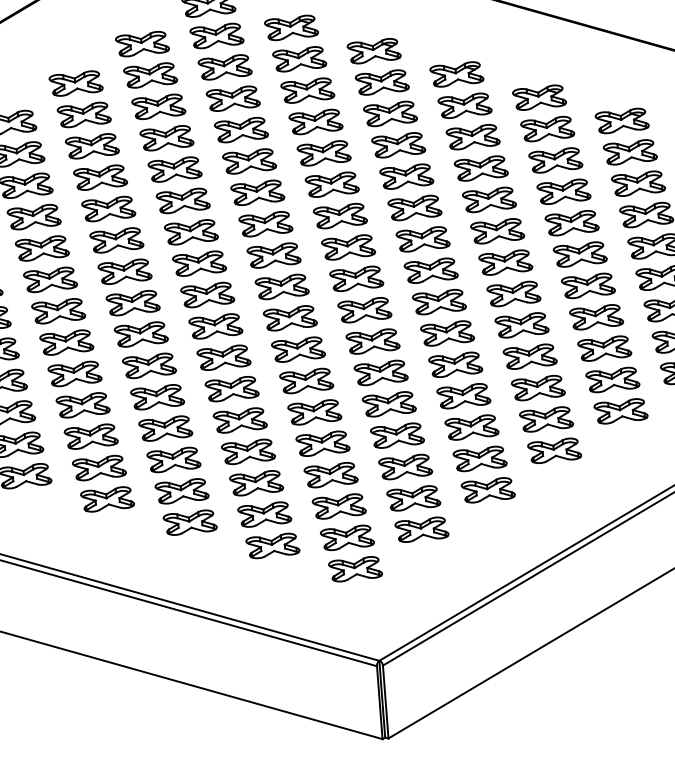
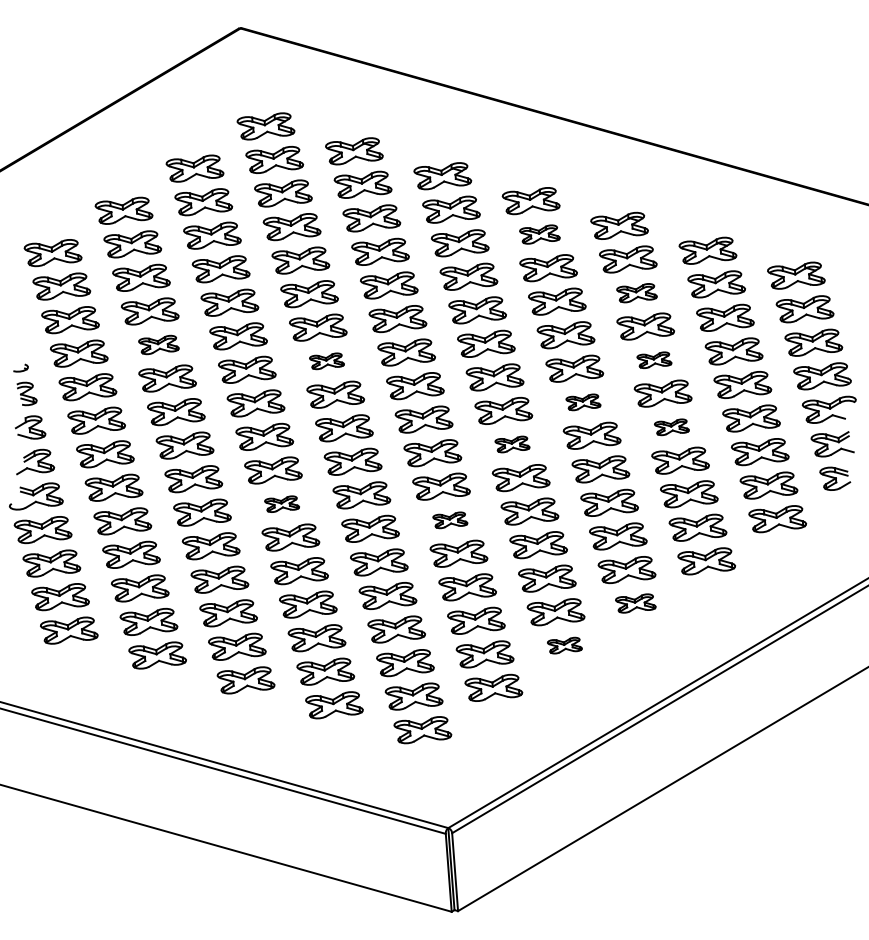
part: (464, 105) -> (539, 234), size x0.7
part: (555, 160) -> (636, 293), size x0.7
part: (108, 208) -> (158, 344), size x0.7
part: (572, 223) -> (654, 360), size x0.6
part: (265, 224) -> (326, 361), size x0.6
part: (505, 262) -> (583, 402), size x0.6
part: (588, 286) -> (671, 427), size x0.6
part: (439, 302) -> (512, 444), size x0.6
part: (223, 358) -> (281, 504), size x0.6
part: (381, 373) -> (450, 520), size x0.6
part: (554, 450) -> (635, 603), size x0.7
part: (488, 490) -> (564, 645), size x0.6

